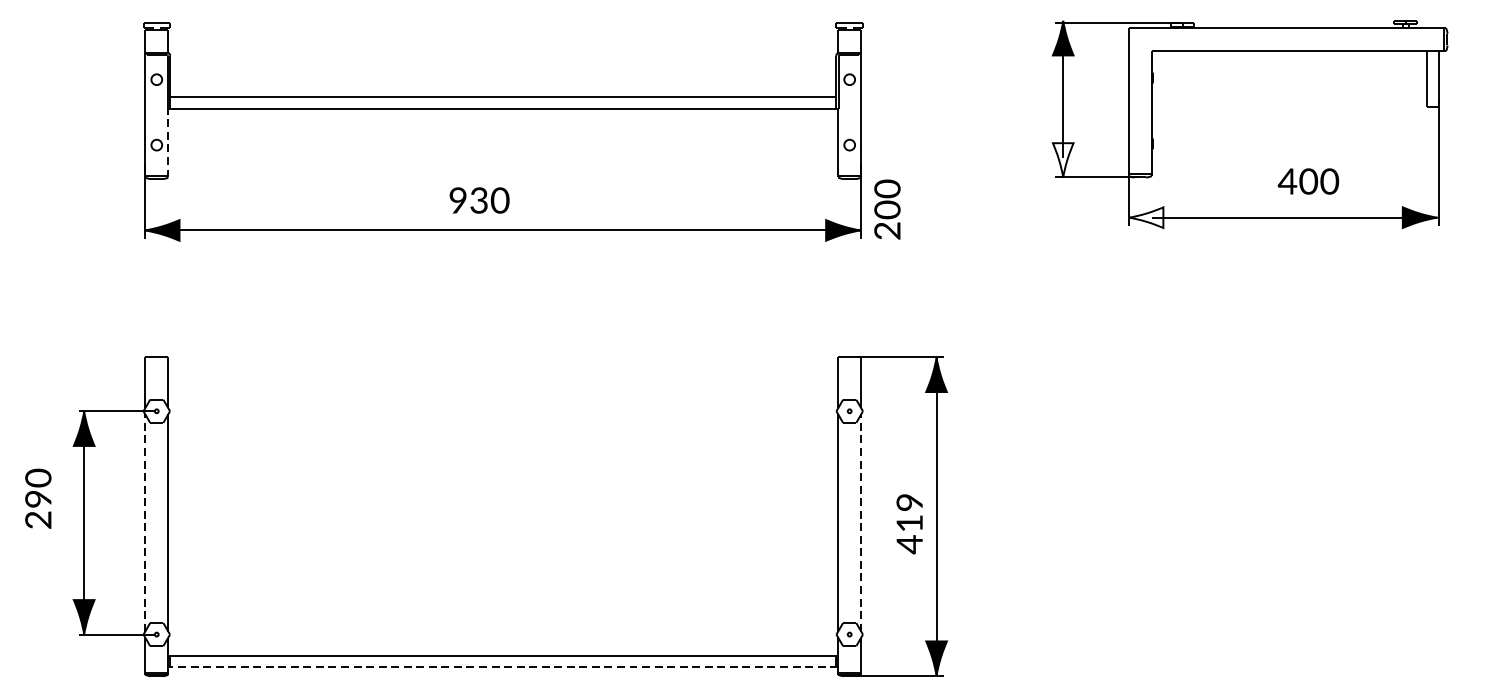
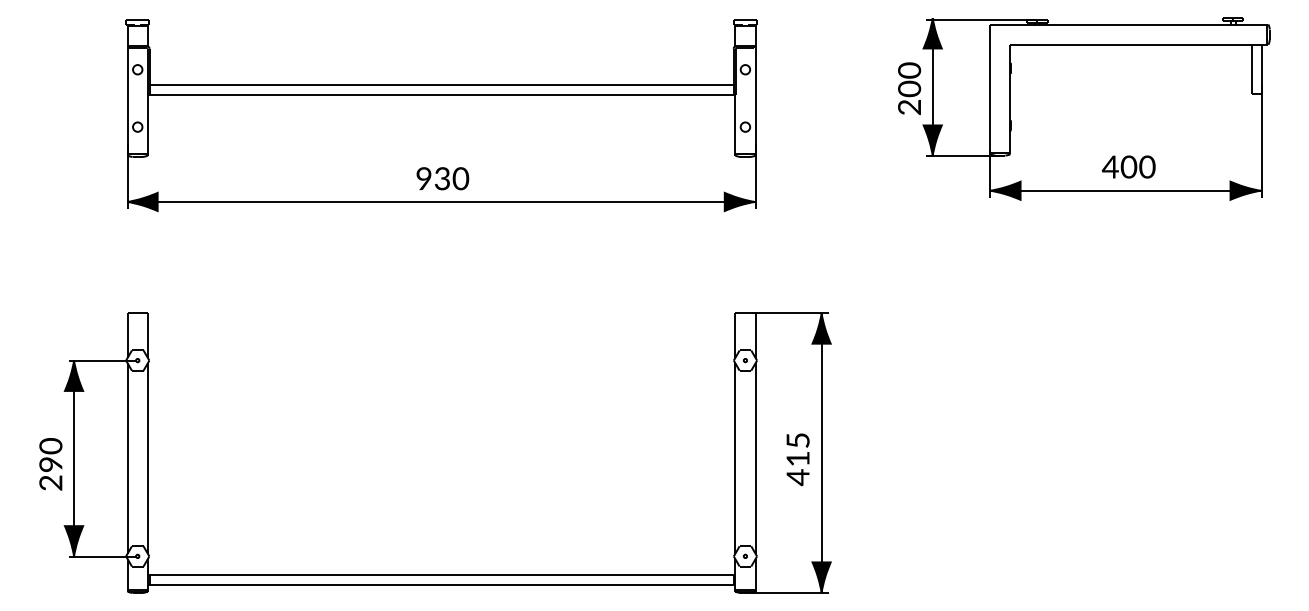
line: (167, 142) -> (147, 124), dashed -> solid
fill: (1062, 160) -> (932, 140), added
text: (1308, 180) -> (1128, 166), moved
text: (479, 200) -> (442, 178), moved
text: (887, 209) -> (909, 88), moved
fill: (1146, 217) -> (1005, 190), added
text: (37, 499) -> (50, 464), moved
text: (909, 502) -> (797, 440), 419 -> 415
line: (145, 522) -> (127, 458), dashed -> solid
line: (861, 522) -> (755, 458), dashed -> solid
line: (503, 667) -> (441, 585), dashed -> solid

